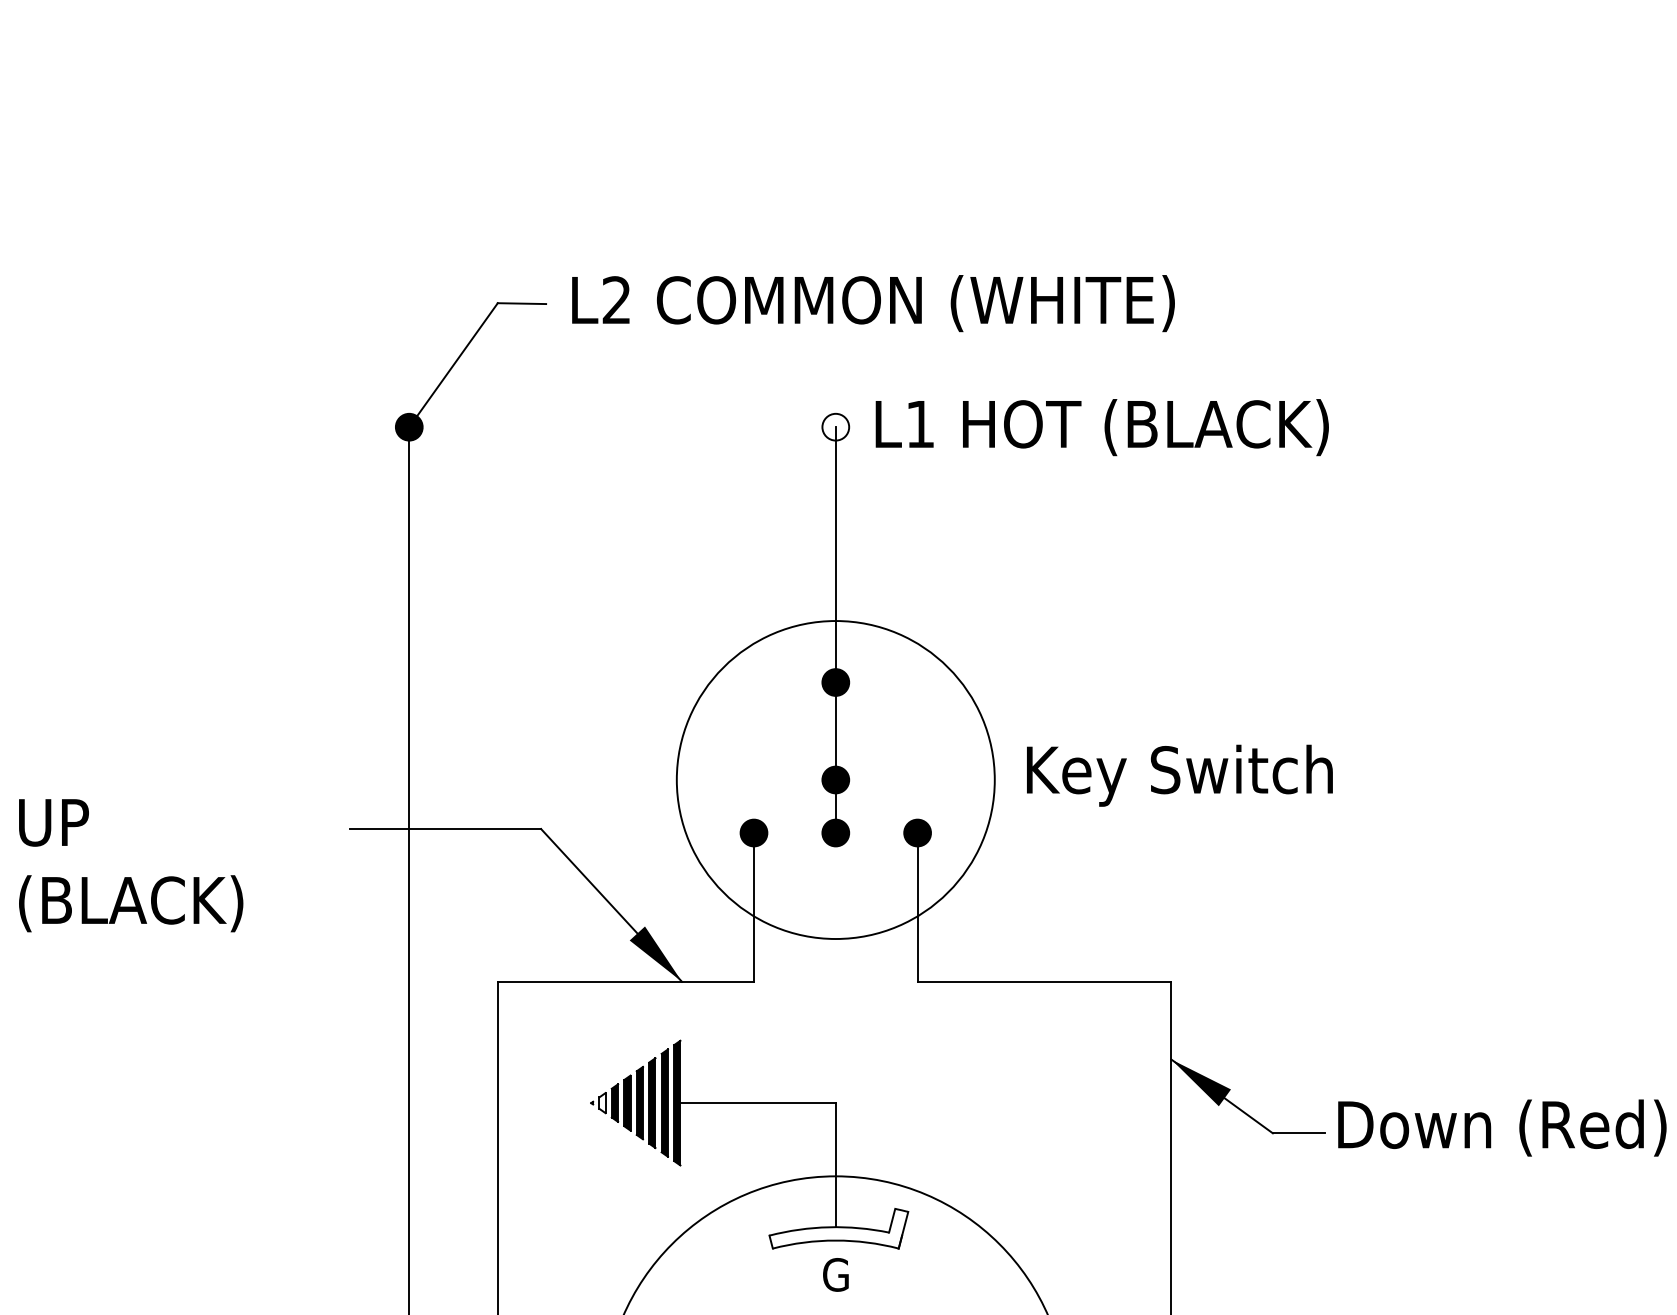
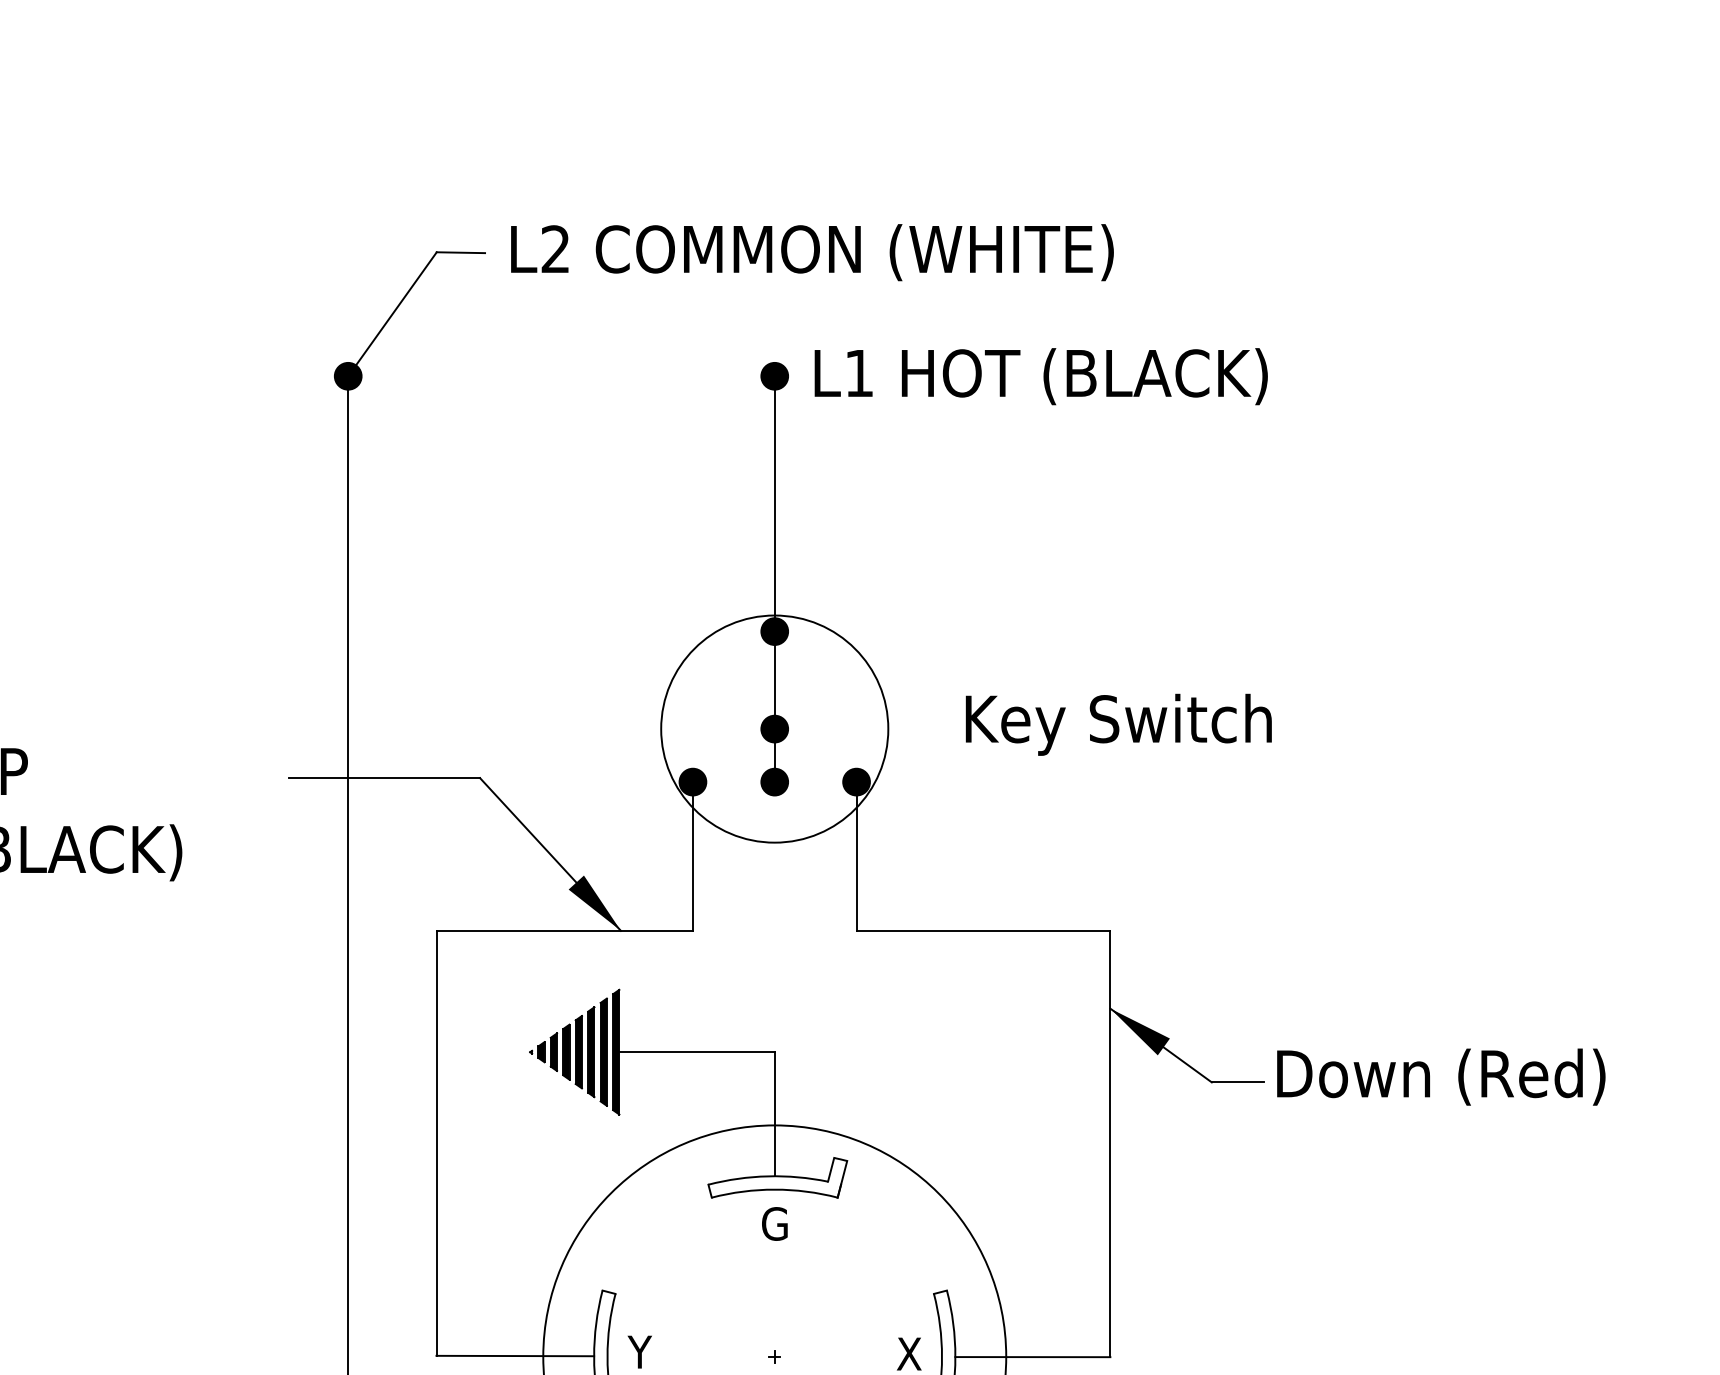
fill: (835, 426) -> (774, 375), added
circle: (835, 779) -> (774, 728), size x0.71
fill: (602, 1103) -> (541, 1052), added

